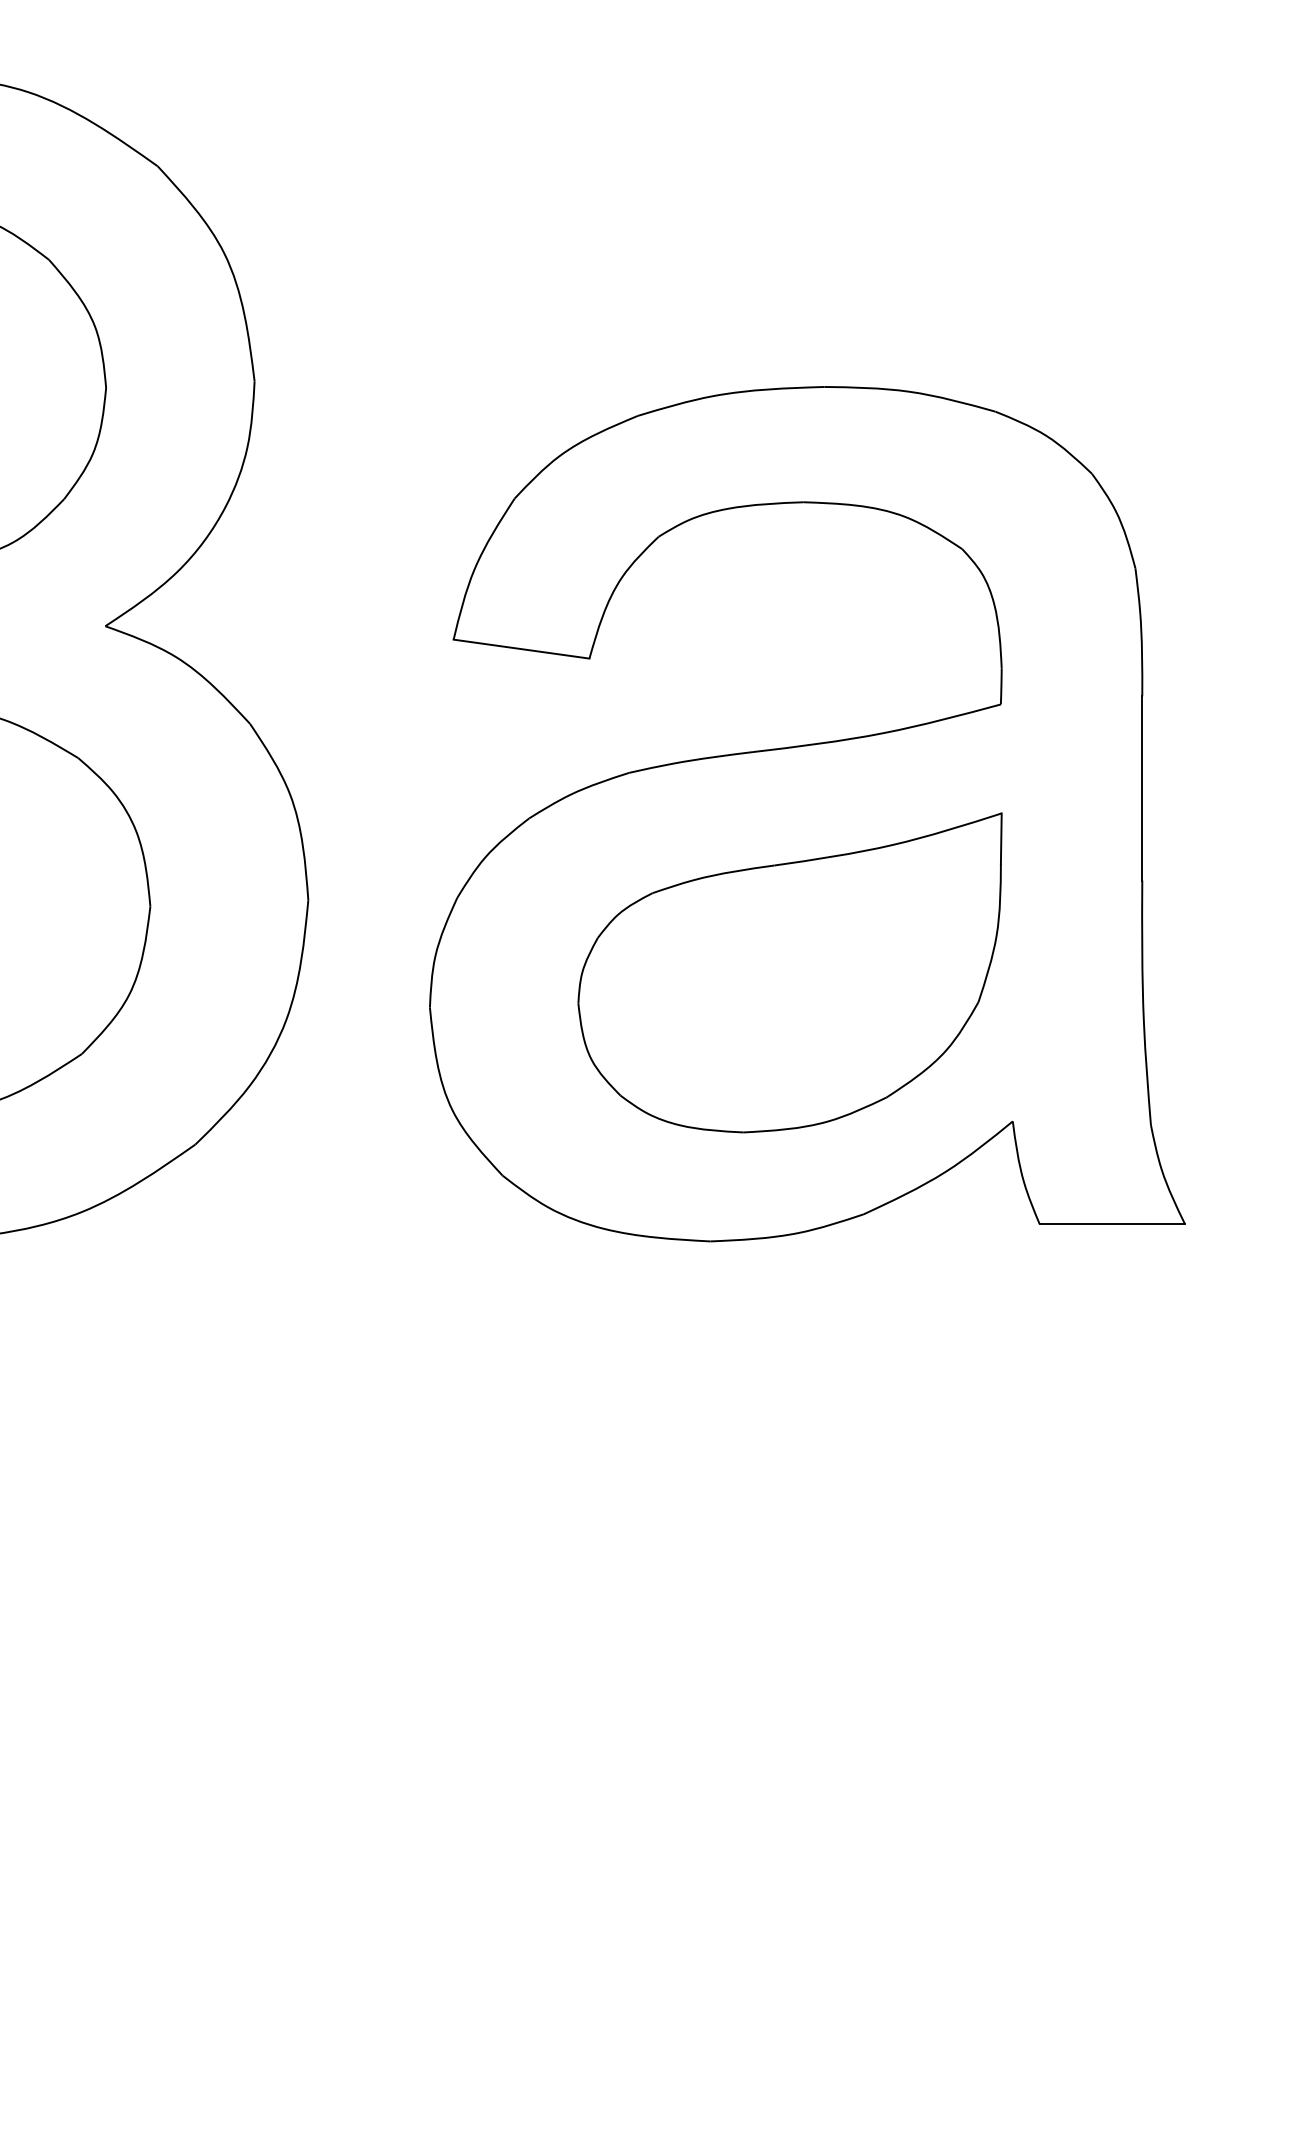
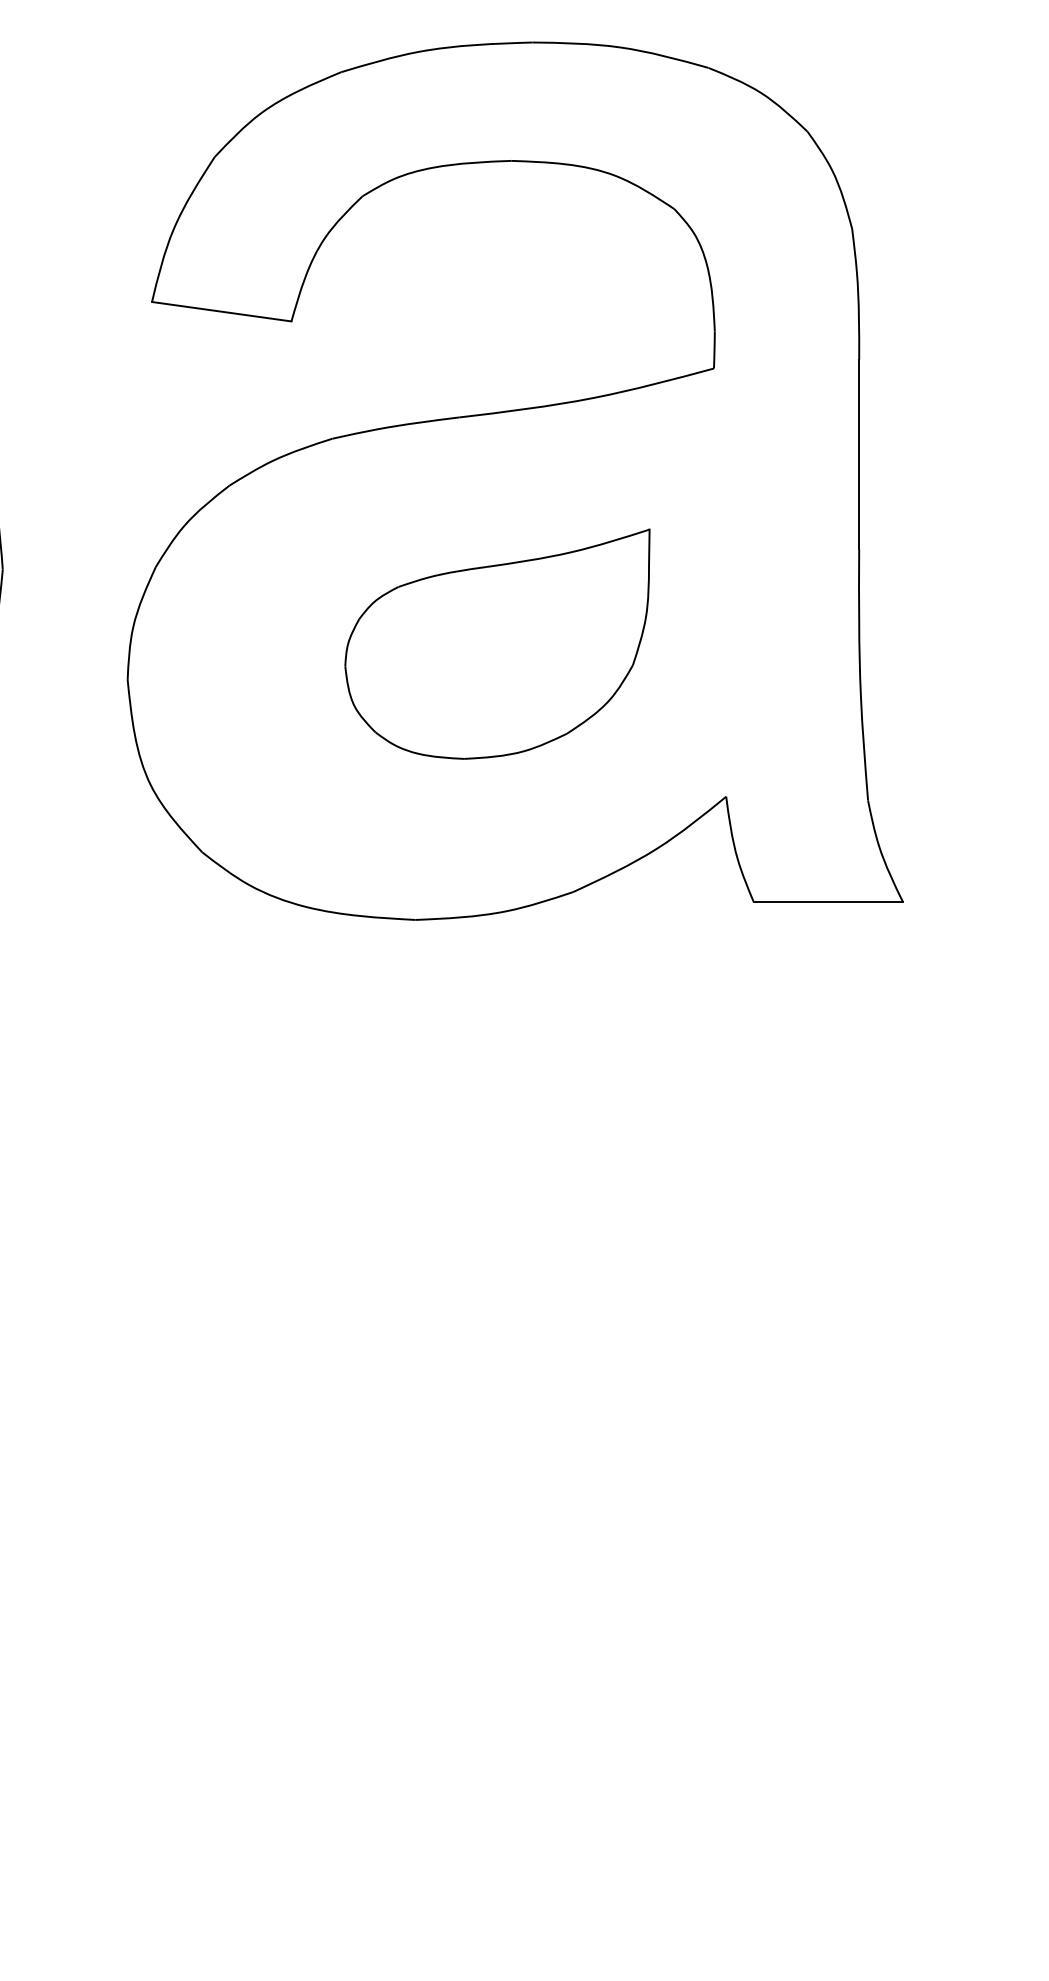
part: (789, 972) -> (496, 643), size x0.7

